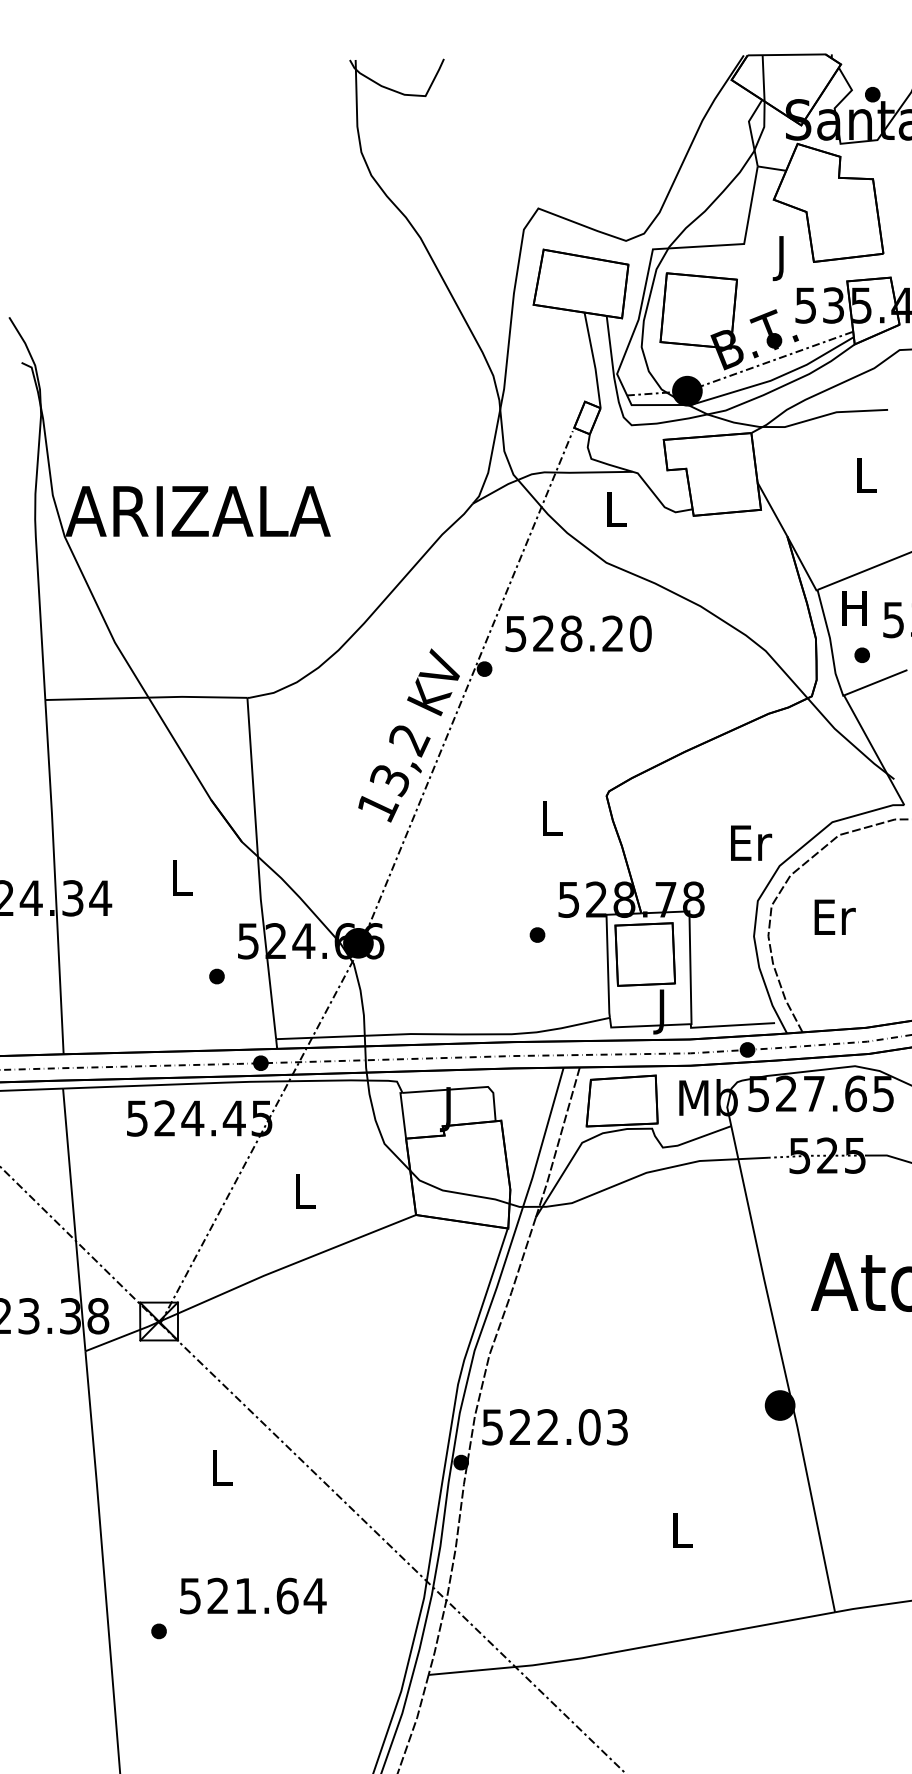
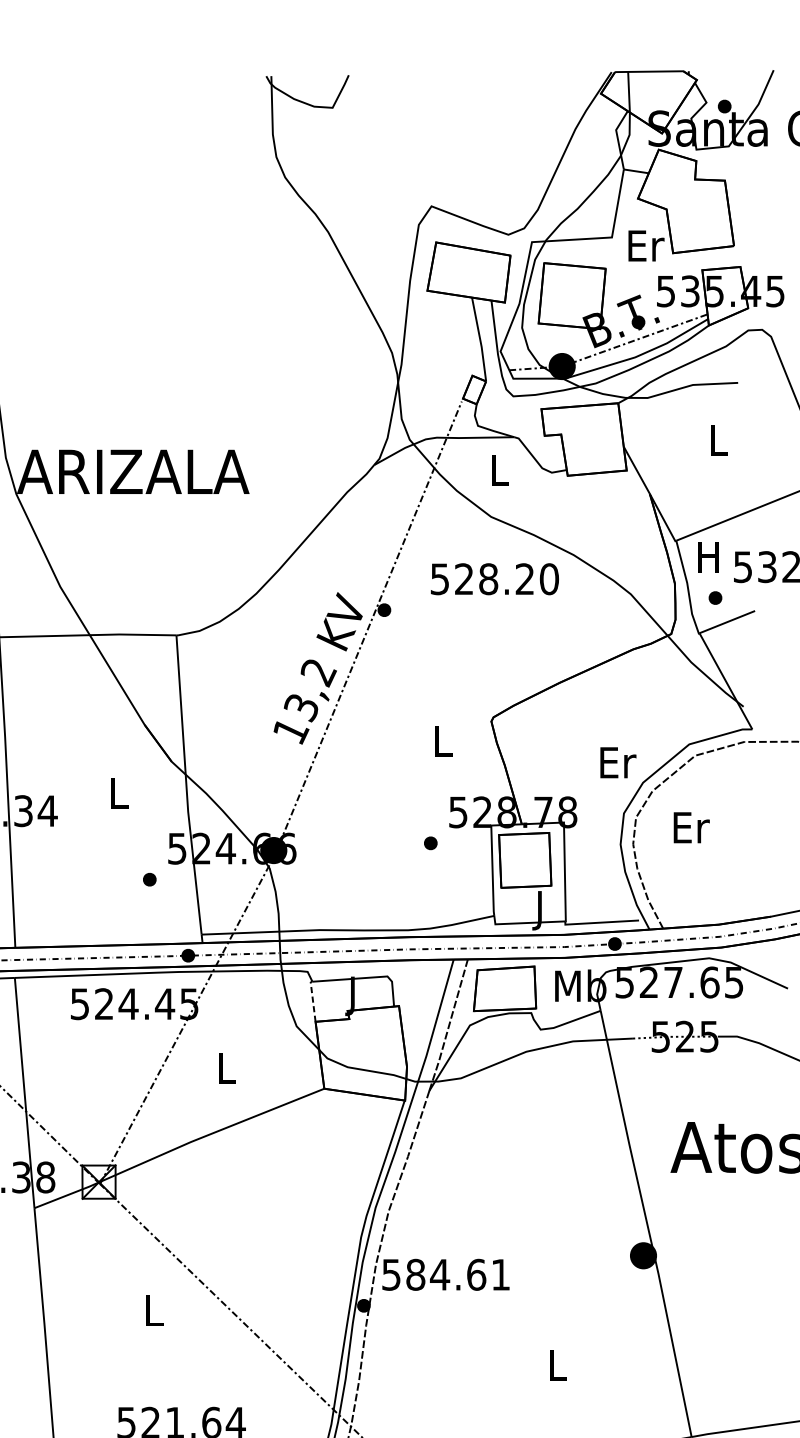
text: (783, 258) -> (646, 250), J -> Er
text: (578, 633) -> (494, 578), moved
line: (403, 1113) -> (313, 999), solid -> dashed
text: (568, 1427) -> (457, 1275), 522.03 -> 584.61

